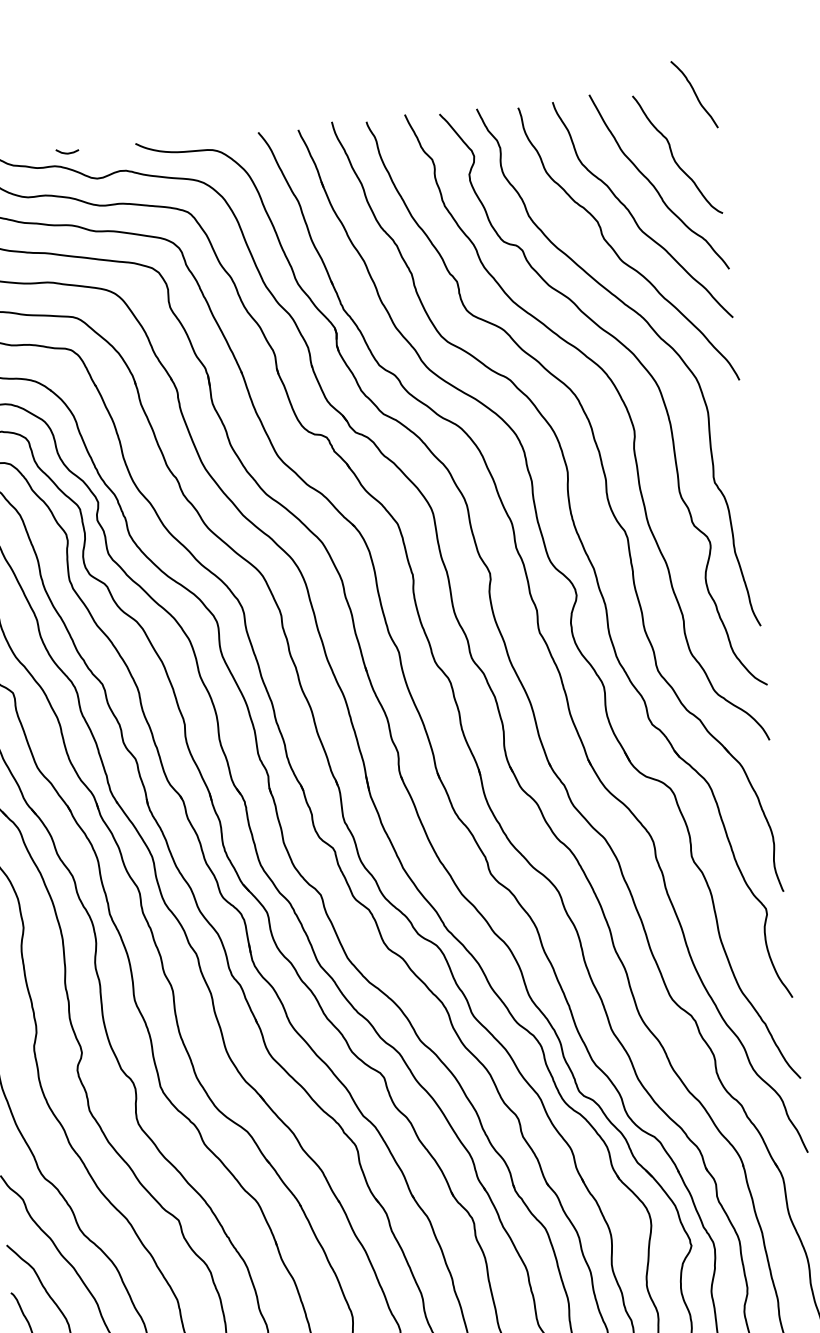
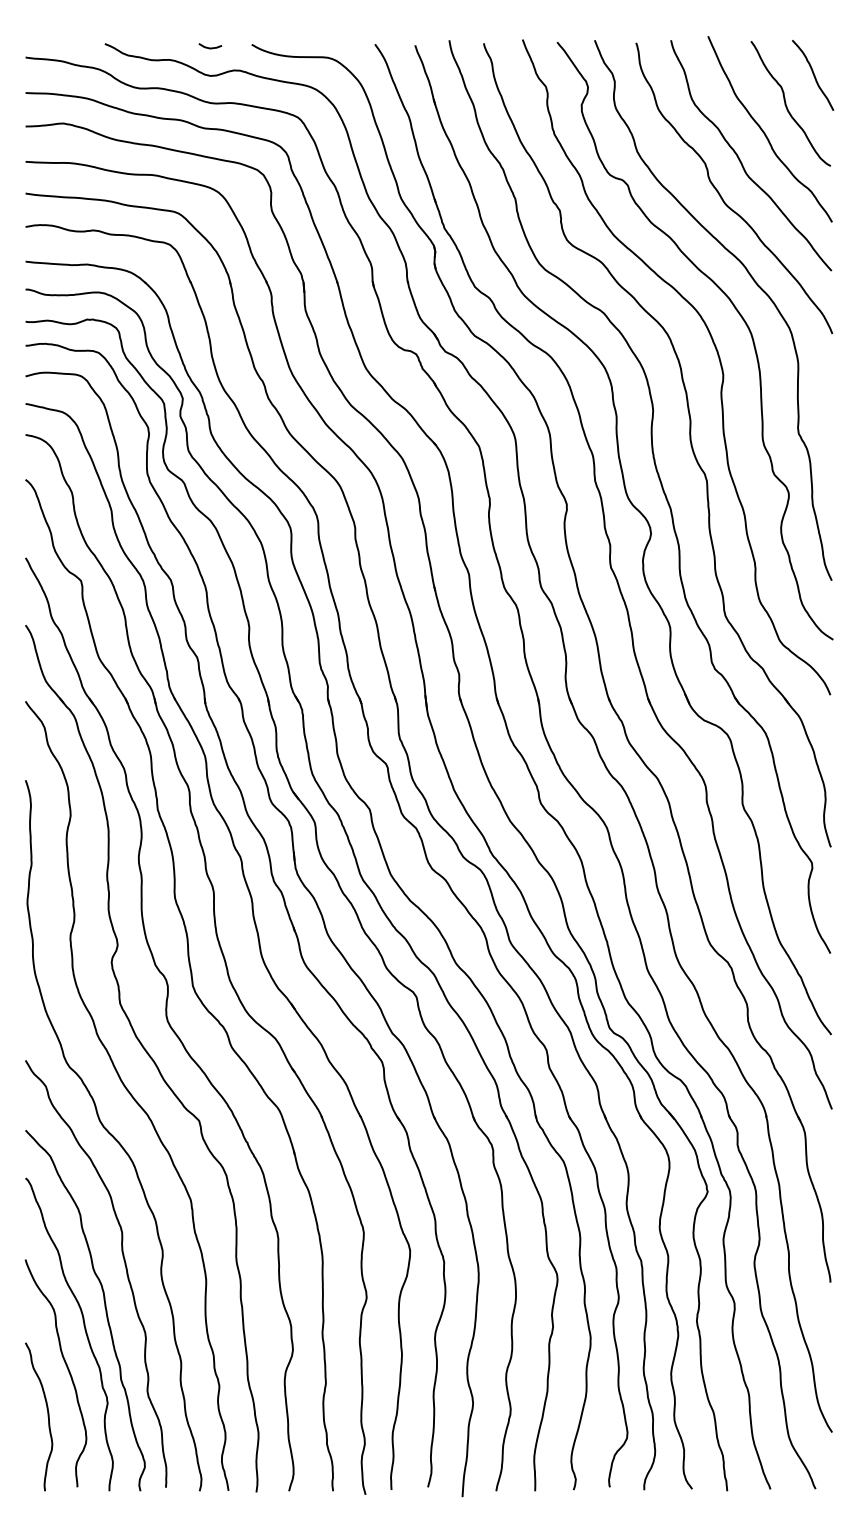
curve: (695, 94) -> (813, 75), moved
curve: (67, 152) -> (210, 47), moved

